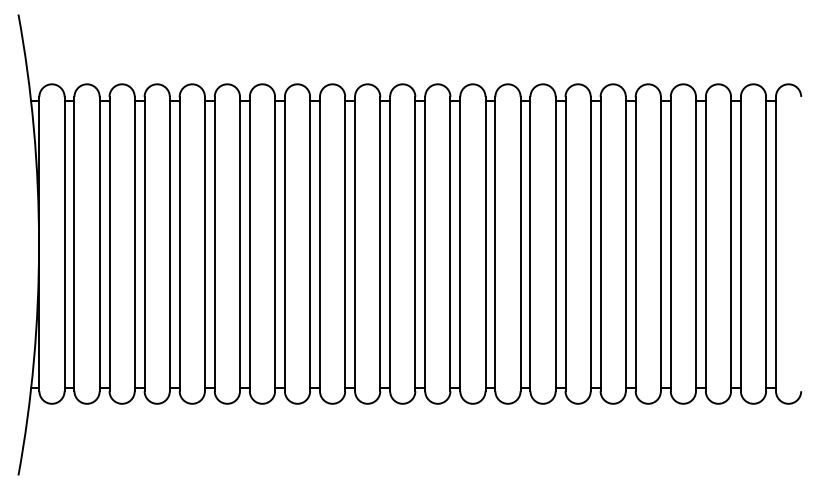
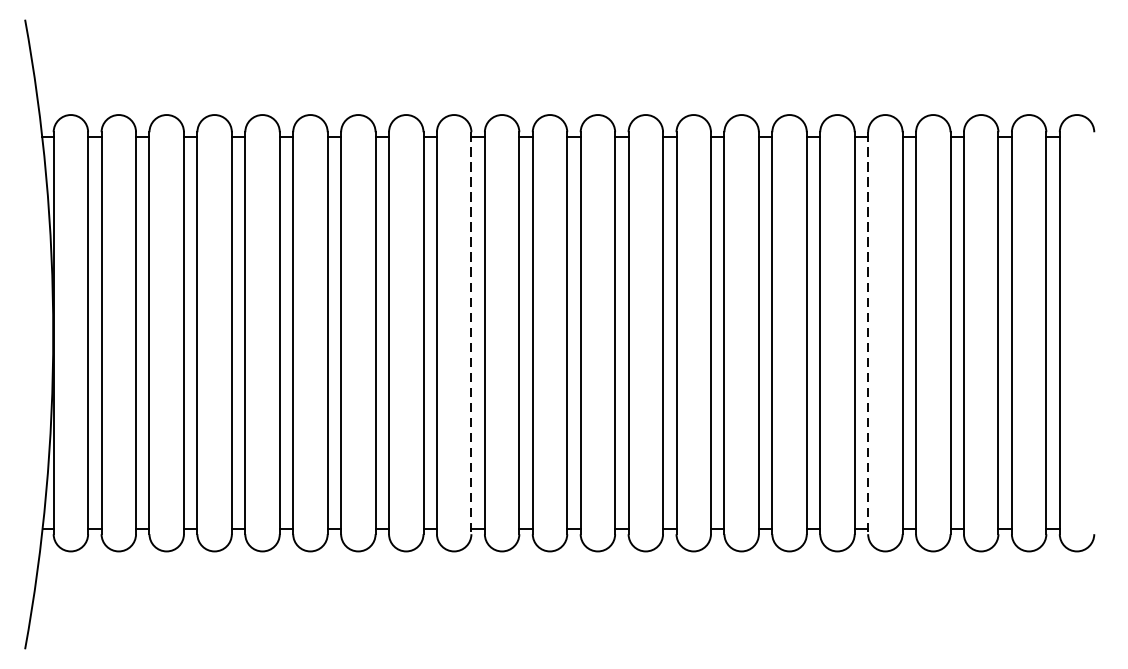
line: (345, 244) -> (471, 333), solid -> dashed
line: (635, 244) -> (867, 333), solid -> dashed

